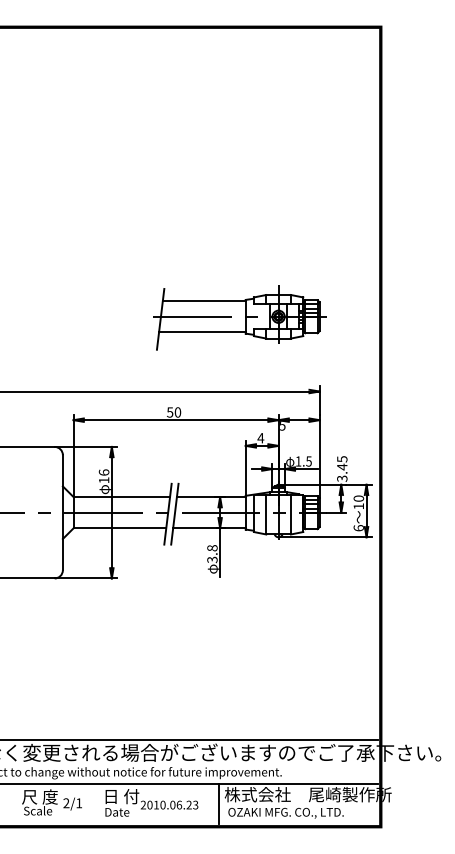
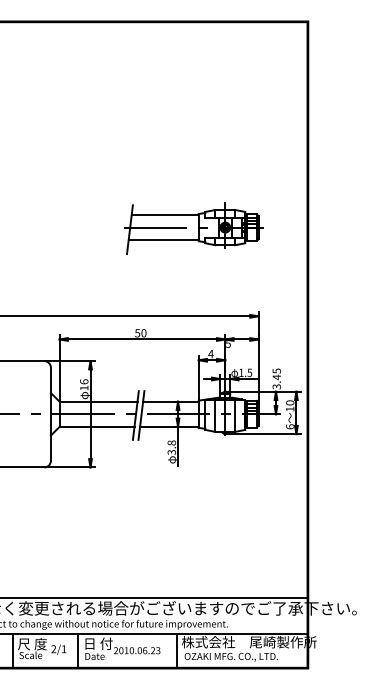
part: (239, 317) -> (193, 228), moved
line: (16, 803) -> (13, 649), added
line: (96, 803) -> (78, 649), added

